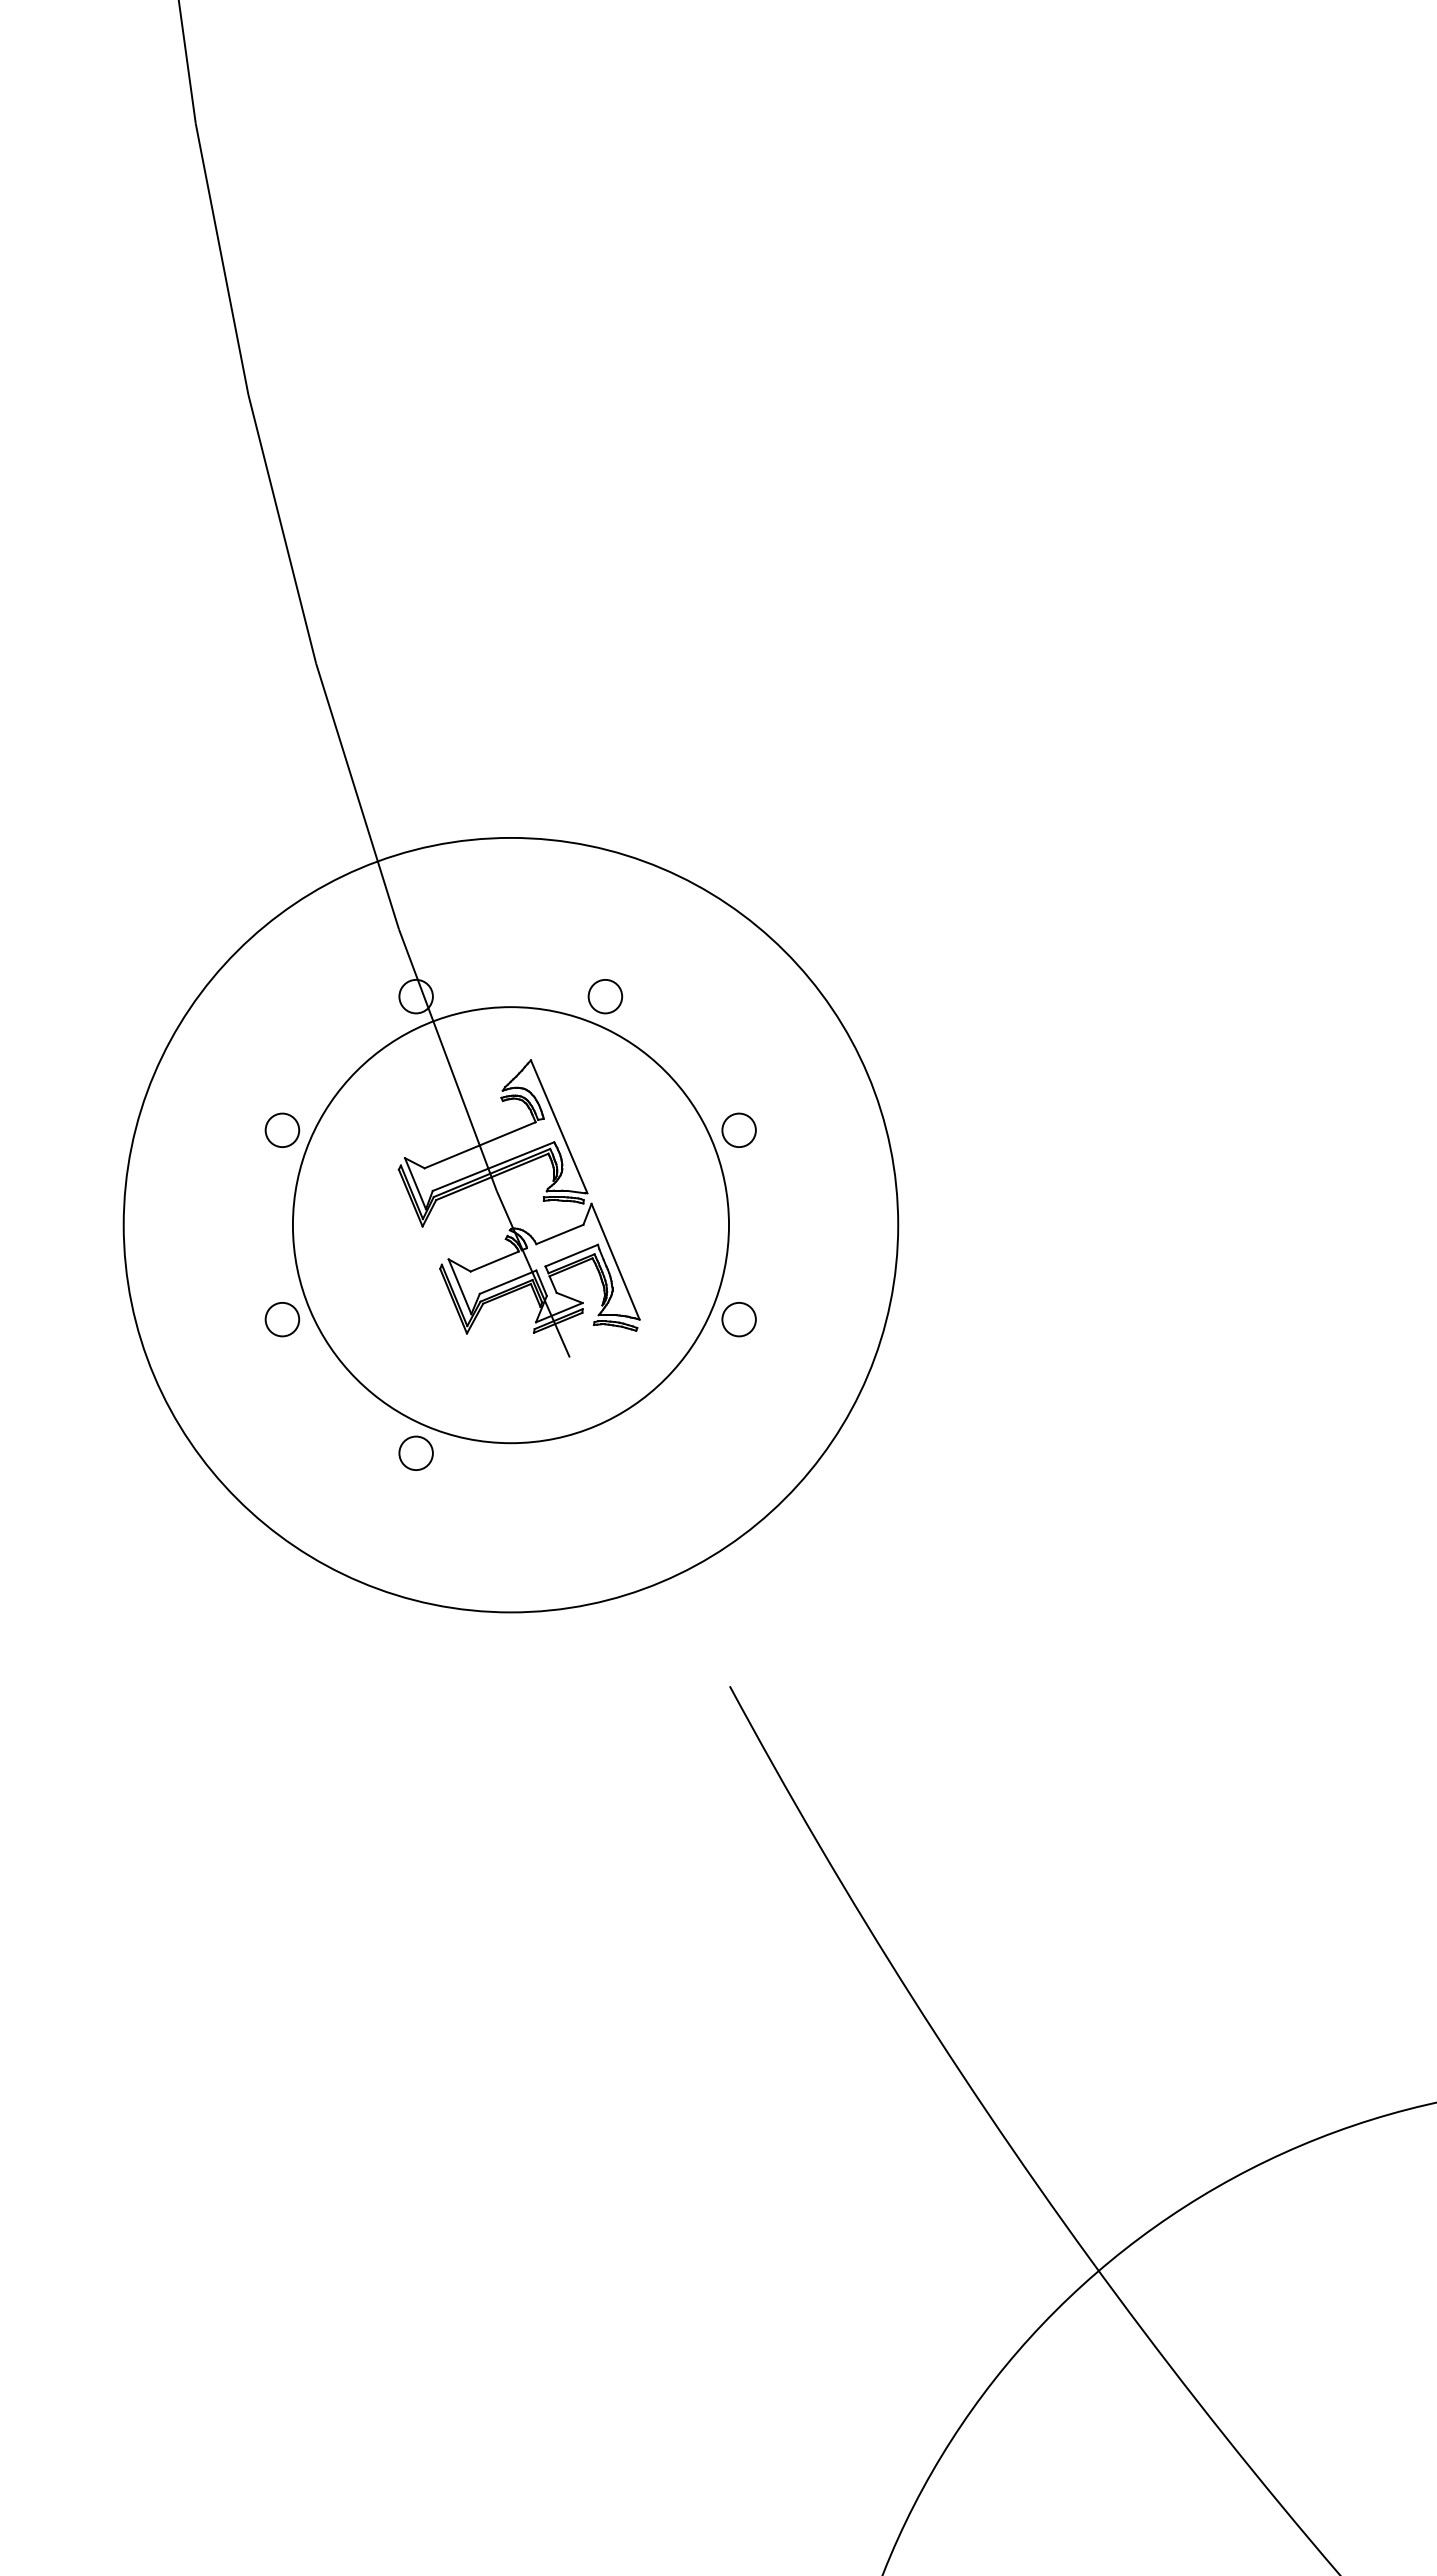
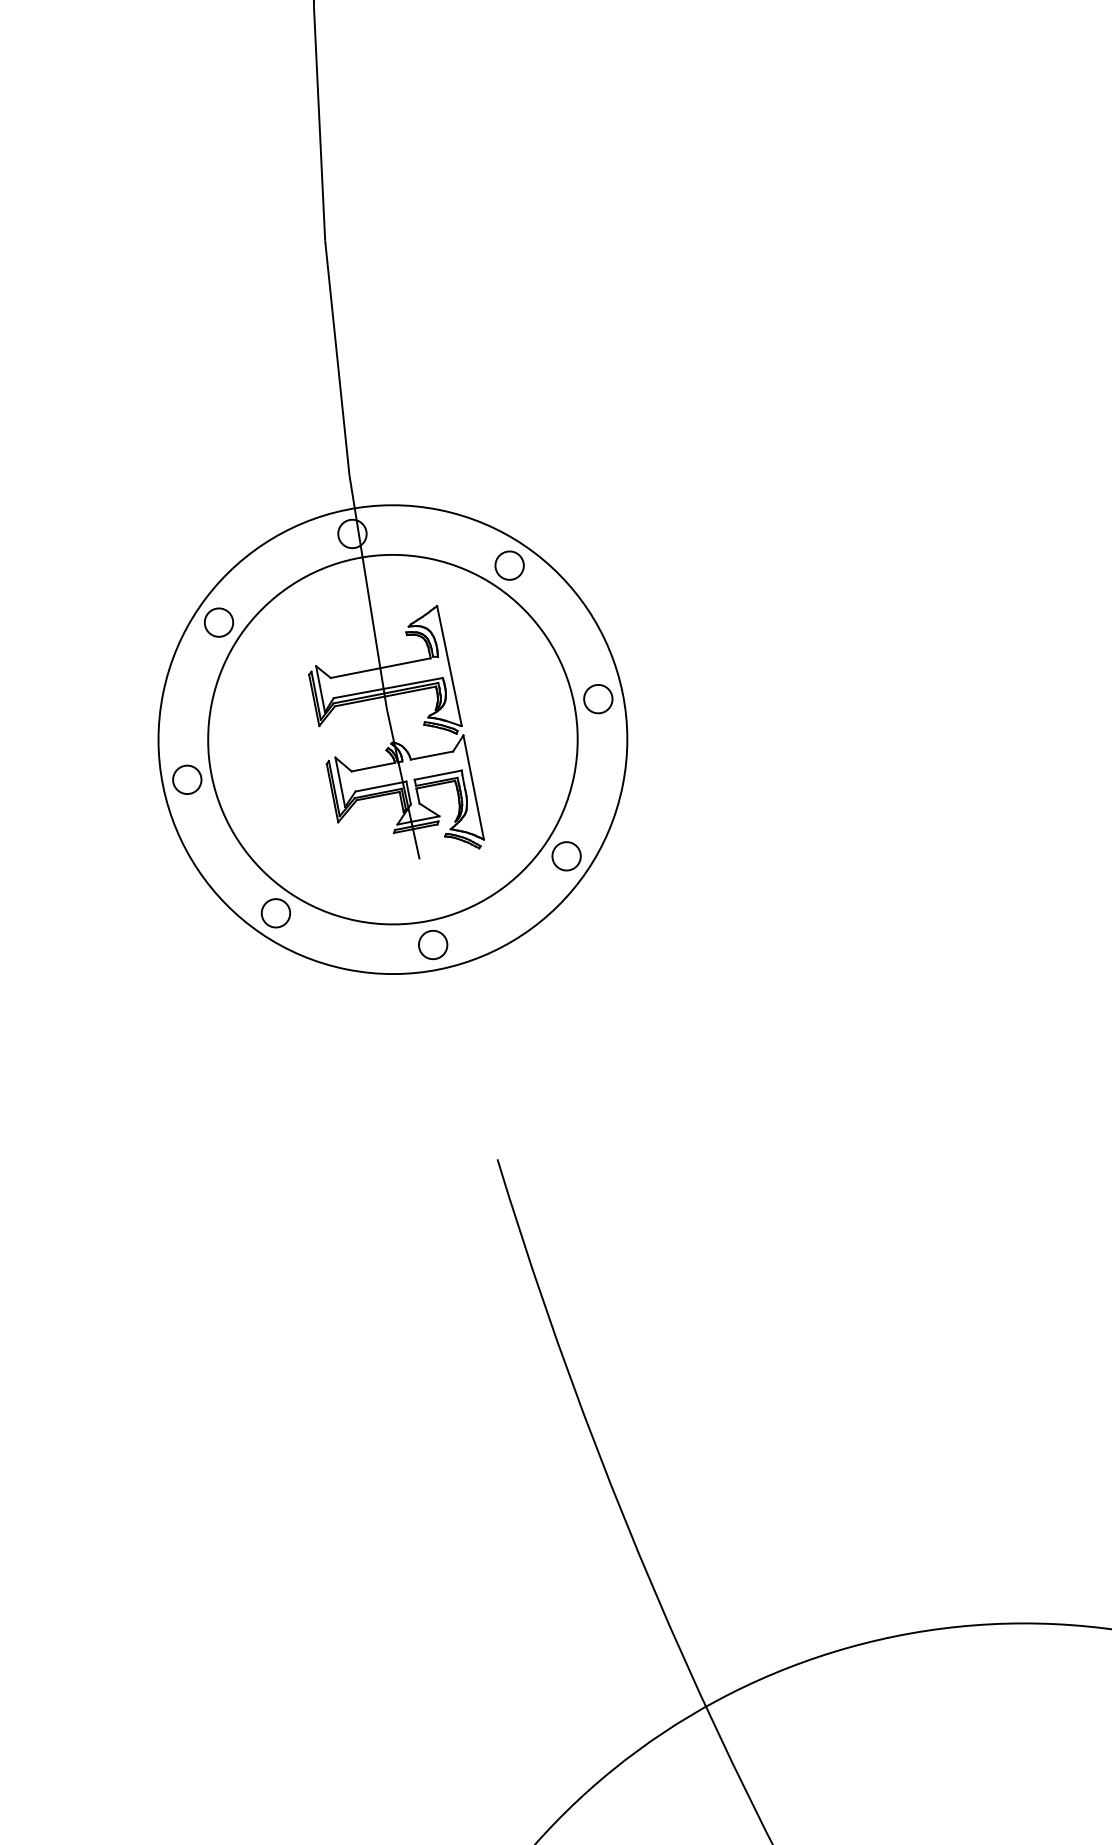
circle: (510, 1224) -> (392, 739), size x0.71
circle: (605, 1452) -> (433, 944), added

